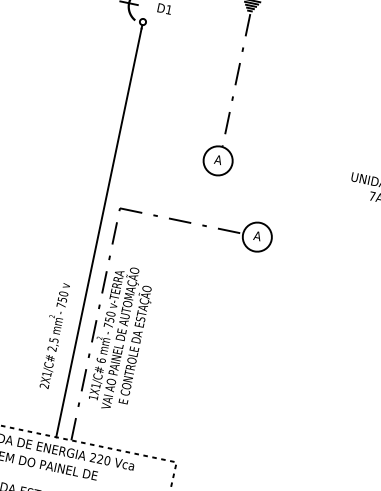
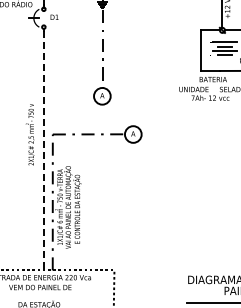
line: (98, 232) -> (43, 150), solid -> dashed
text: (52, 334) -> (29, 134), moved

